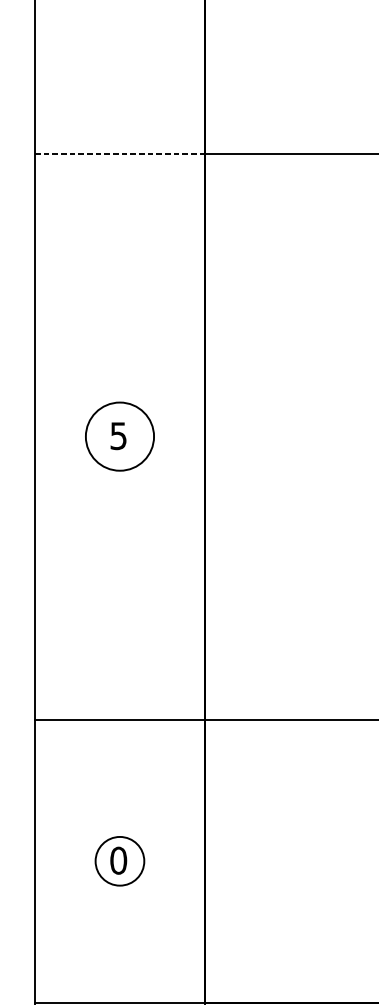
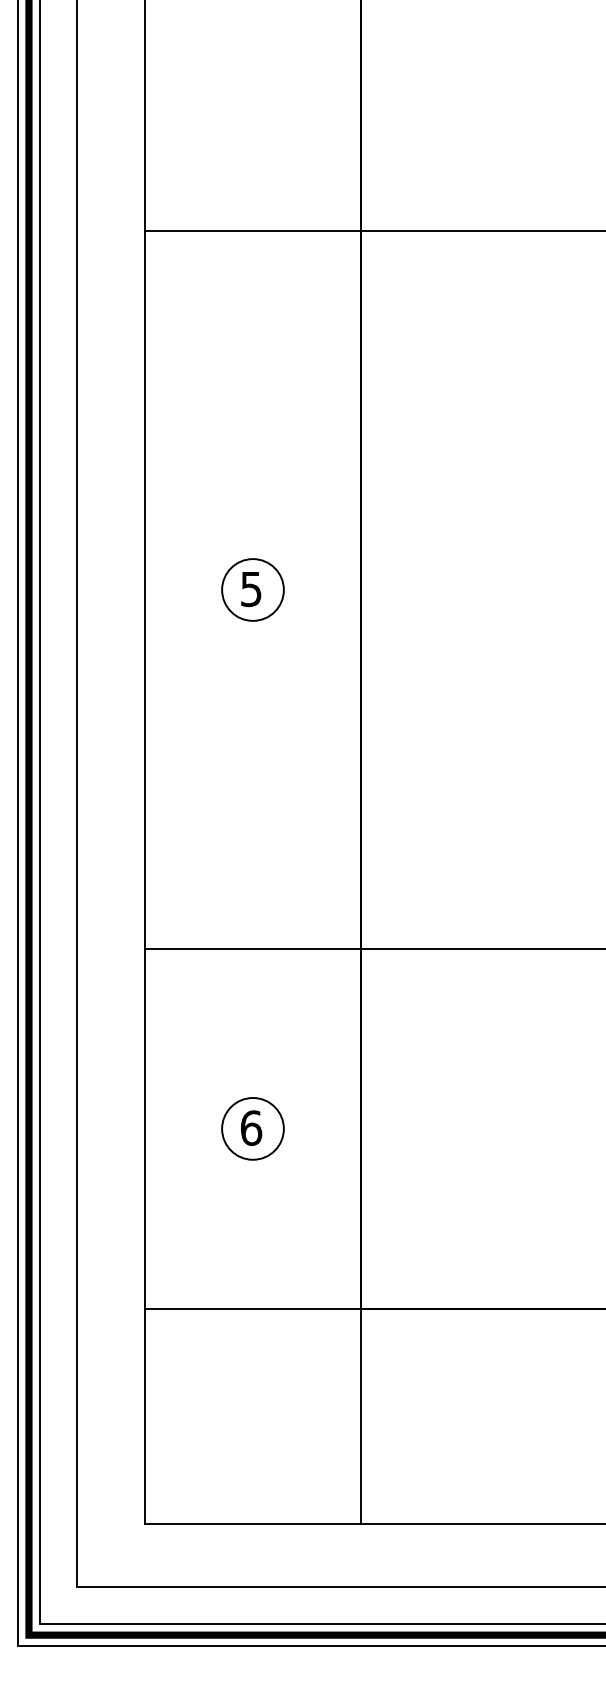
line: (120, 153) -> (253, 230), dashed -> solid
circle: (119, 436) -> (252, 589), size x0.71
text: (118, 860) -> (251, 1127), 0 -> 6

